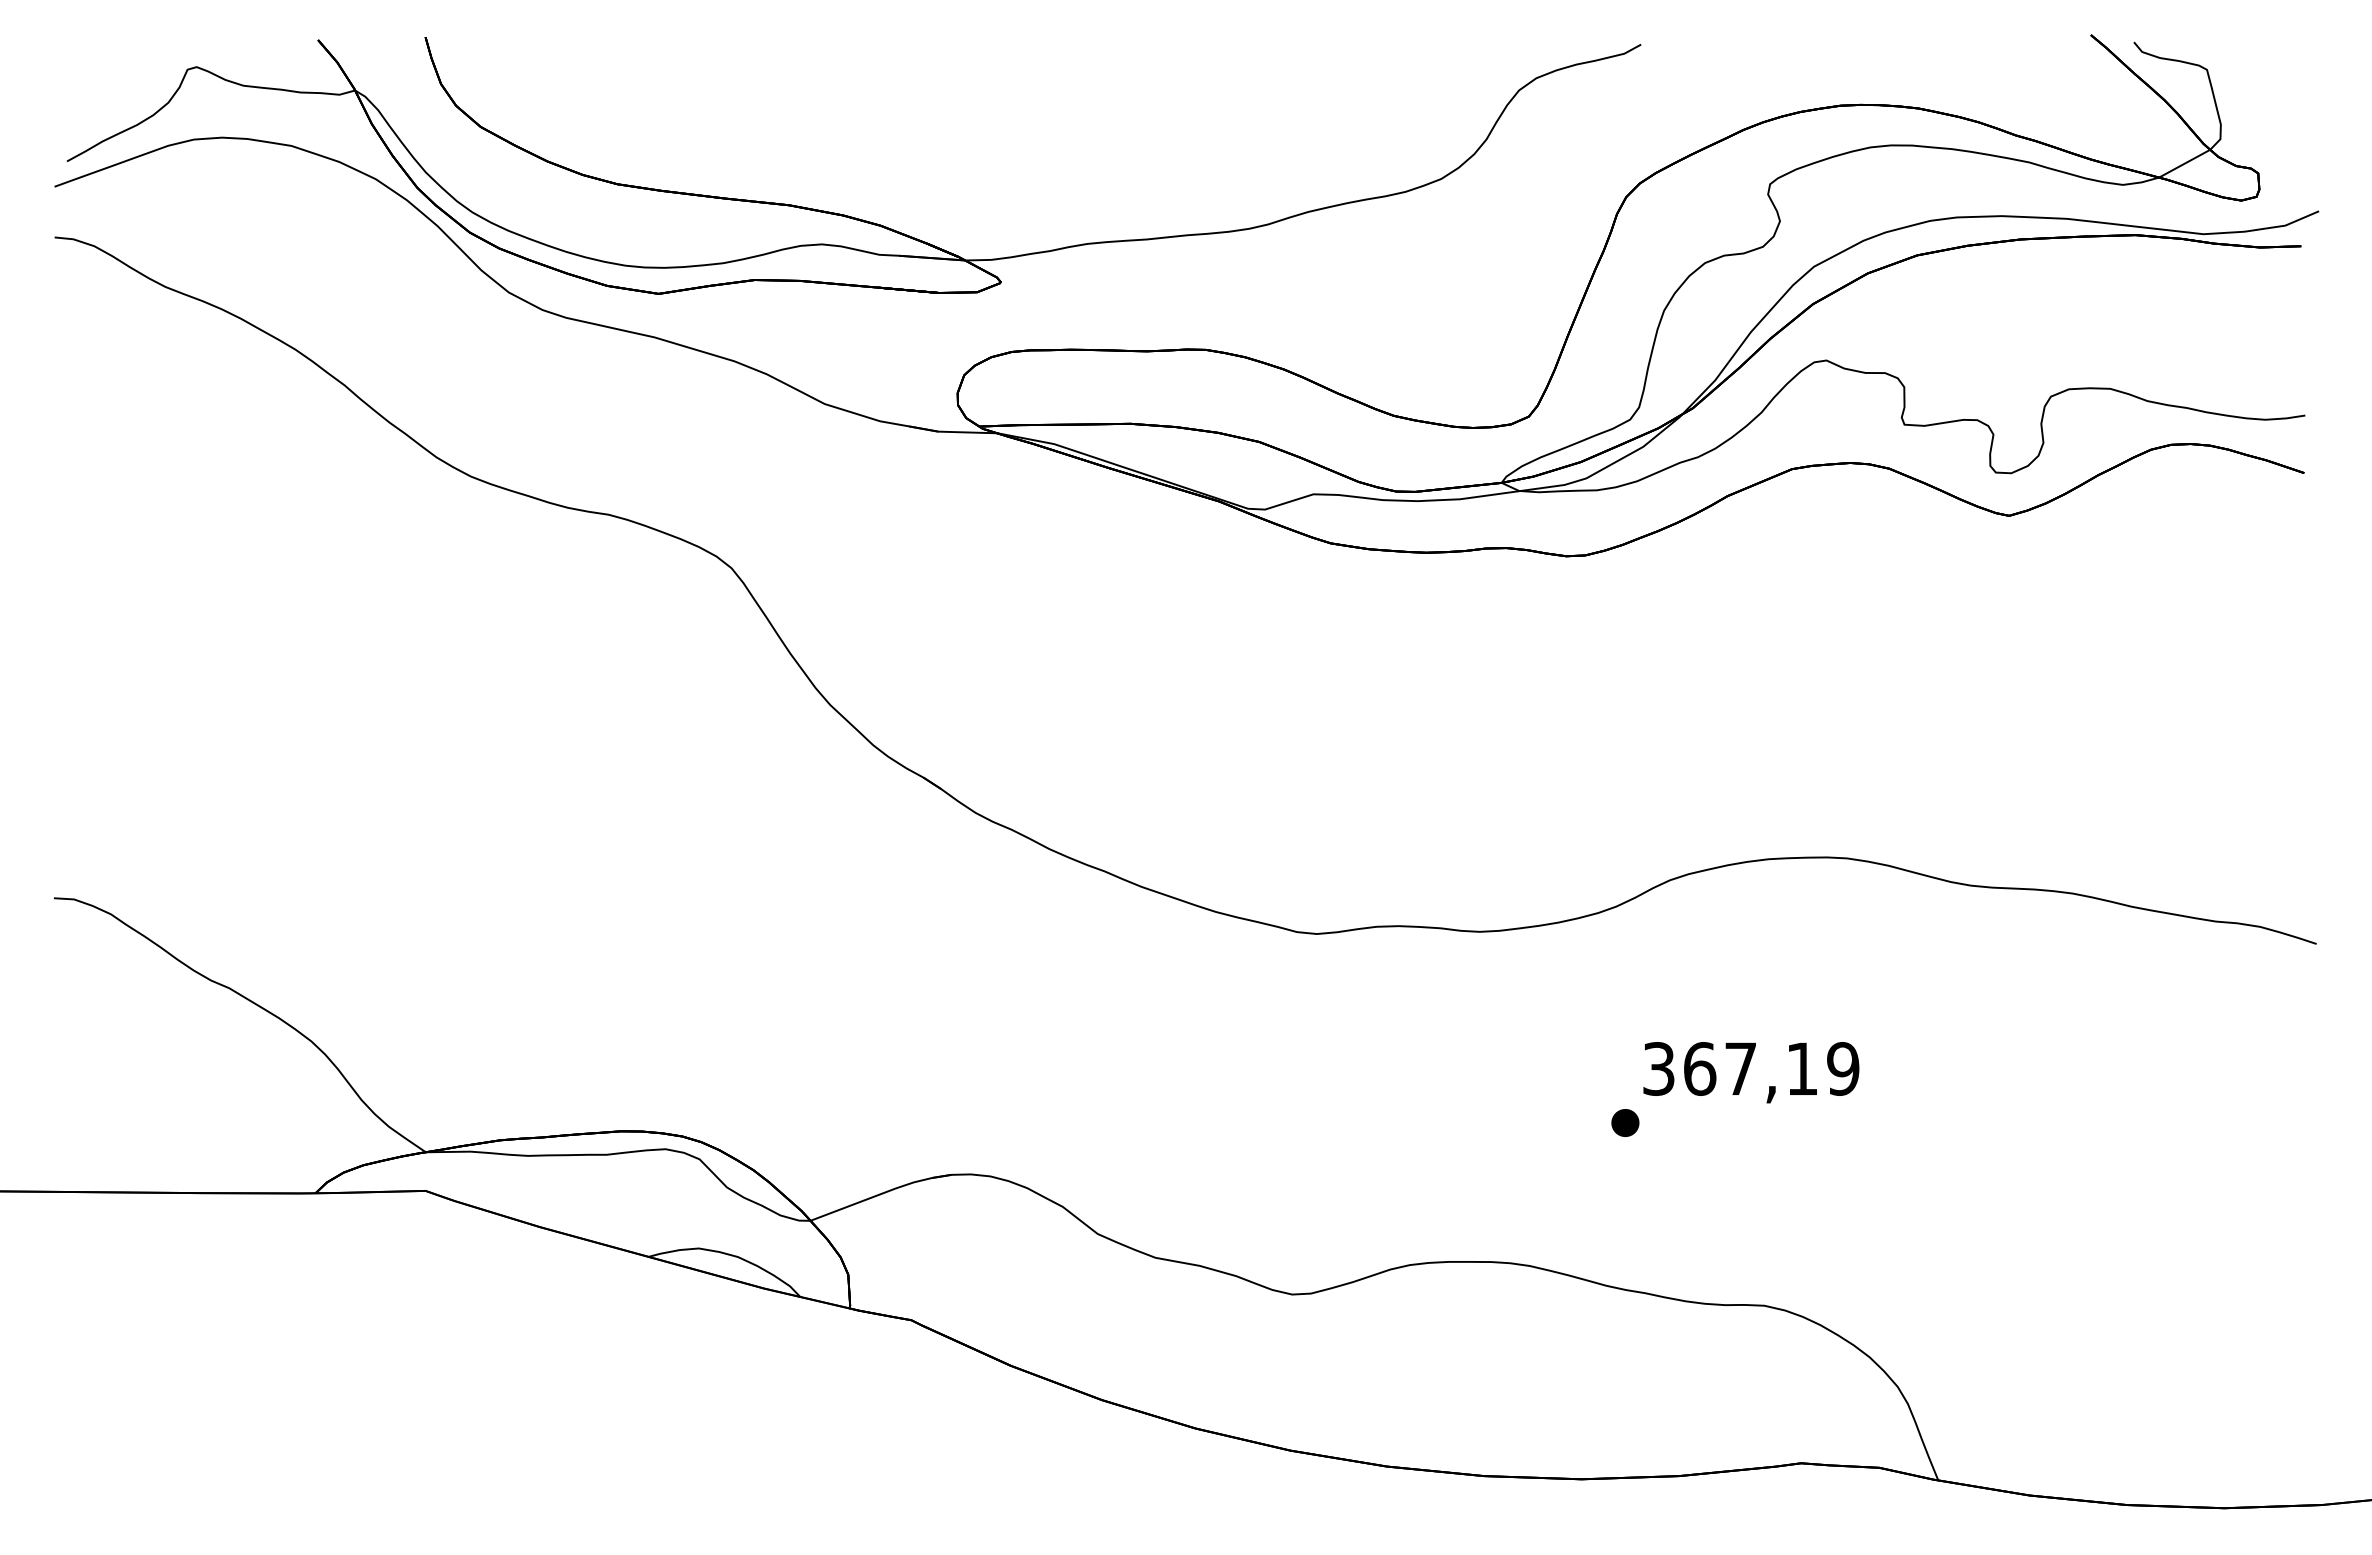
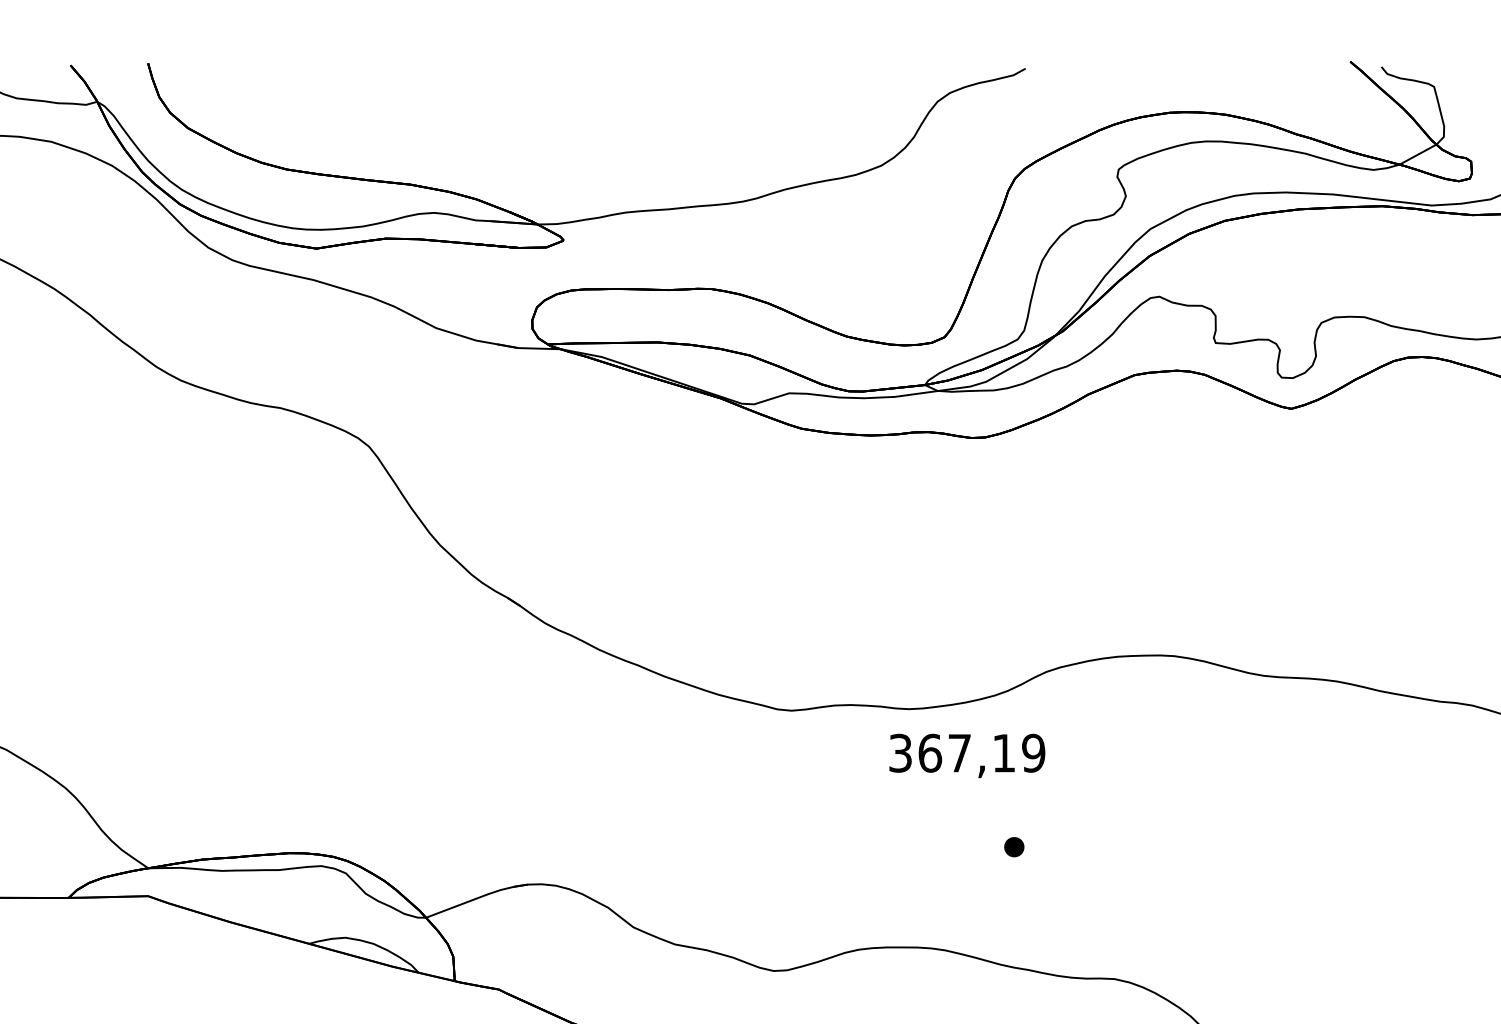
text: (1751, 1072) -> (967, 755), moved

